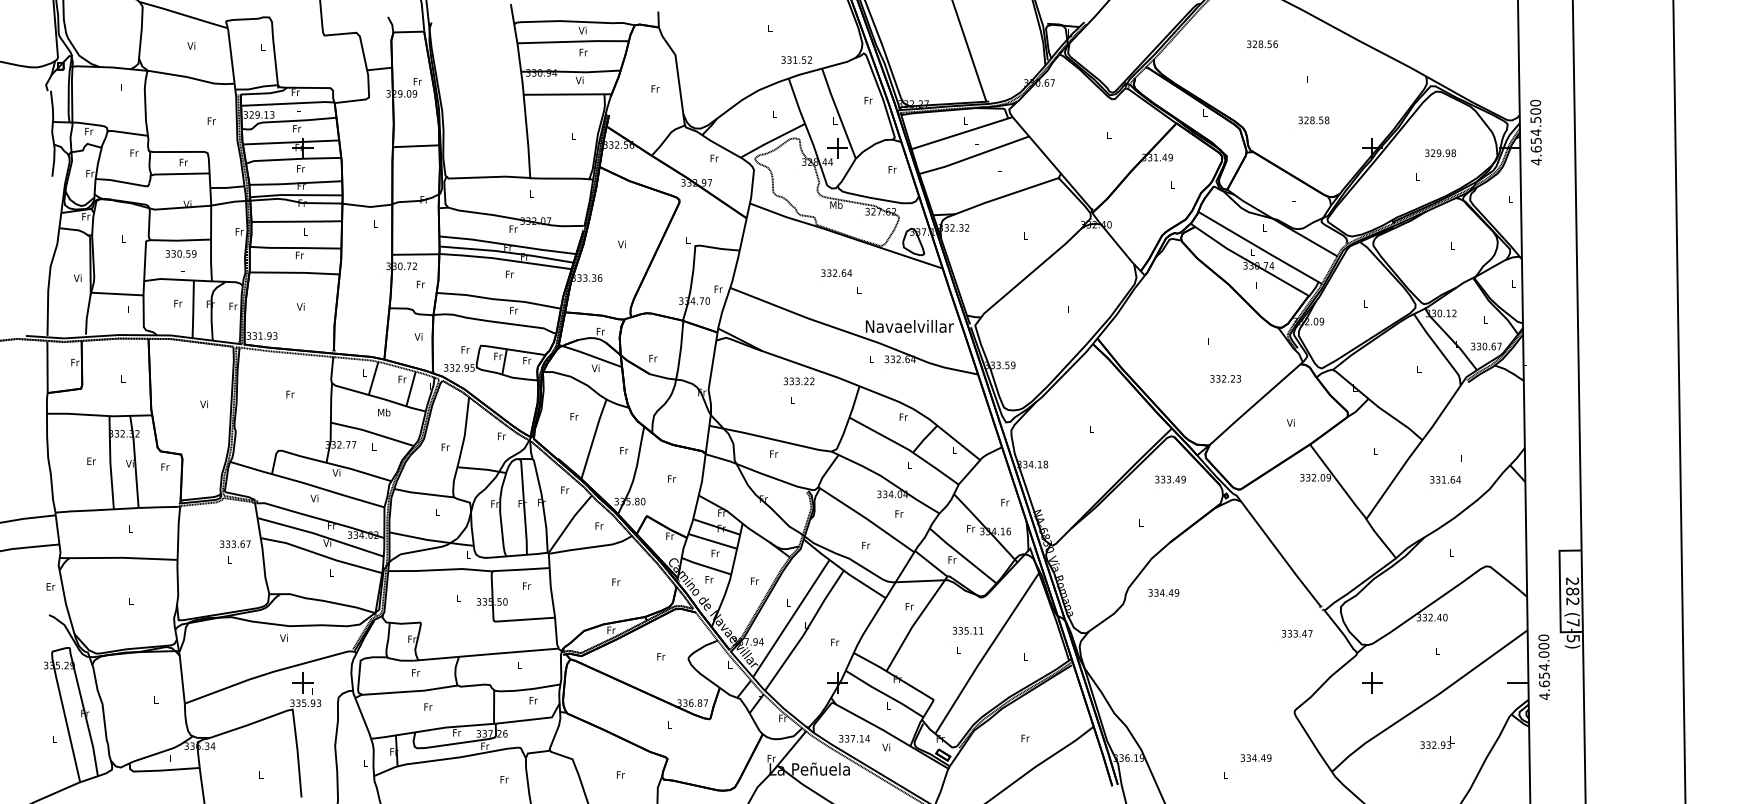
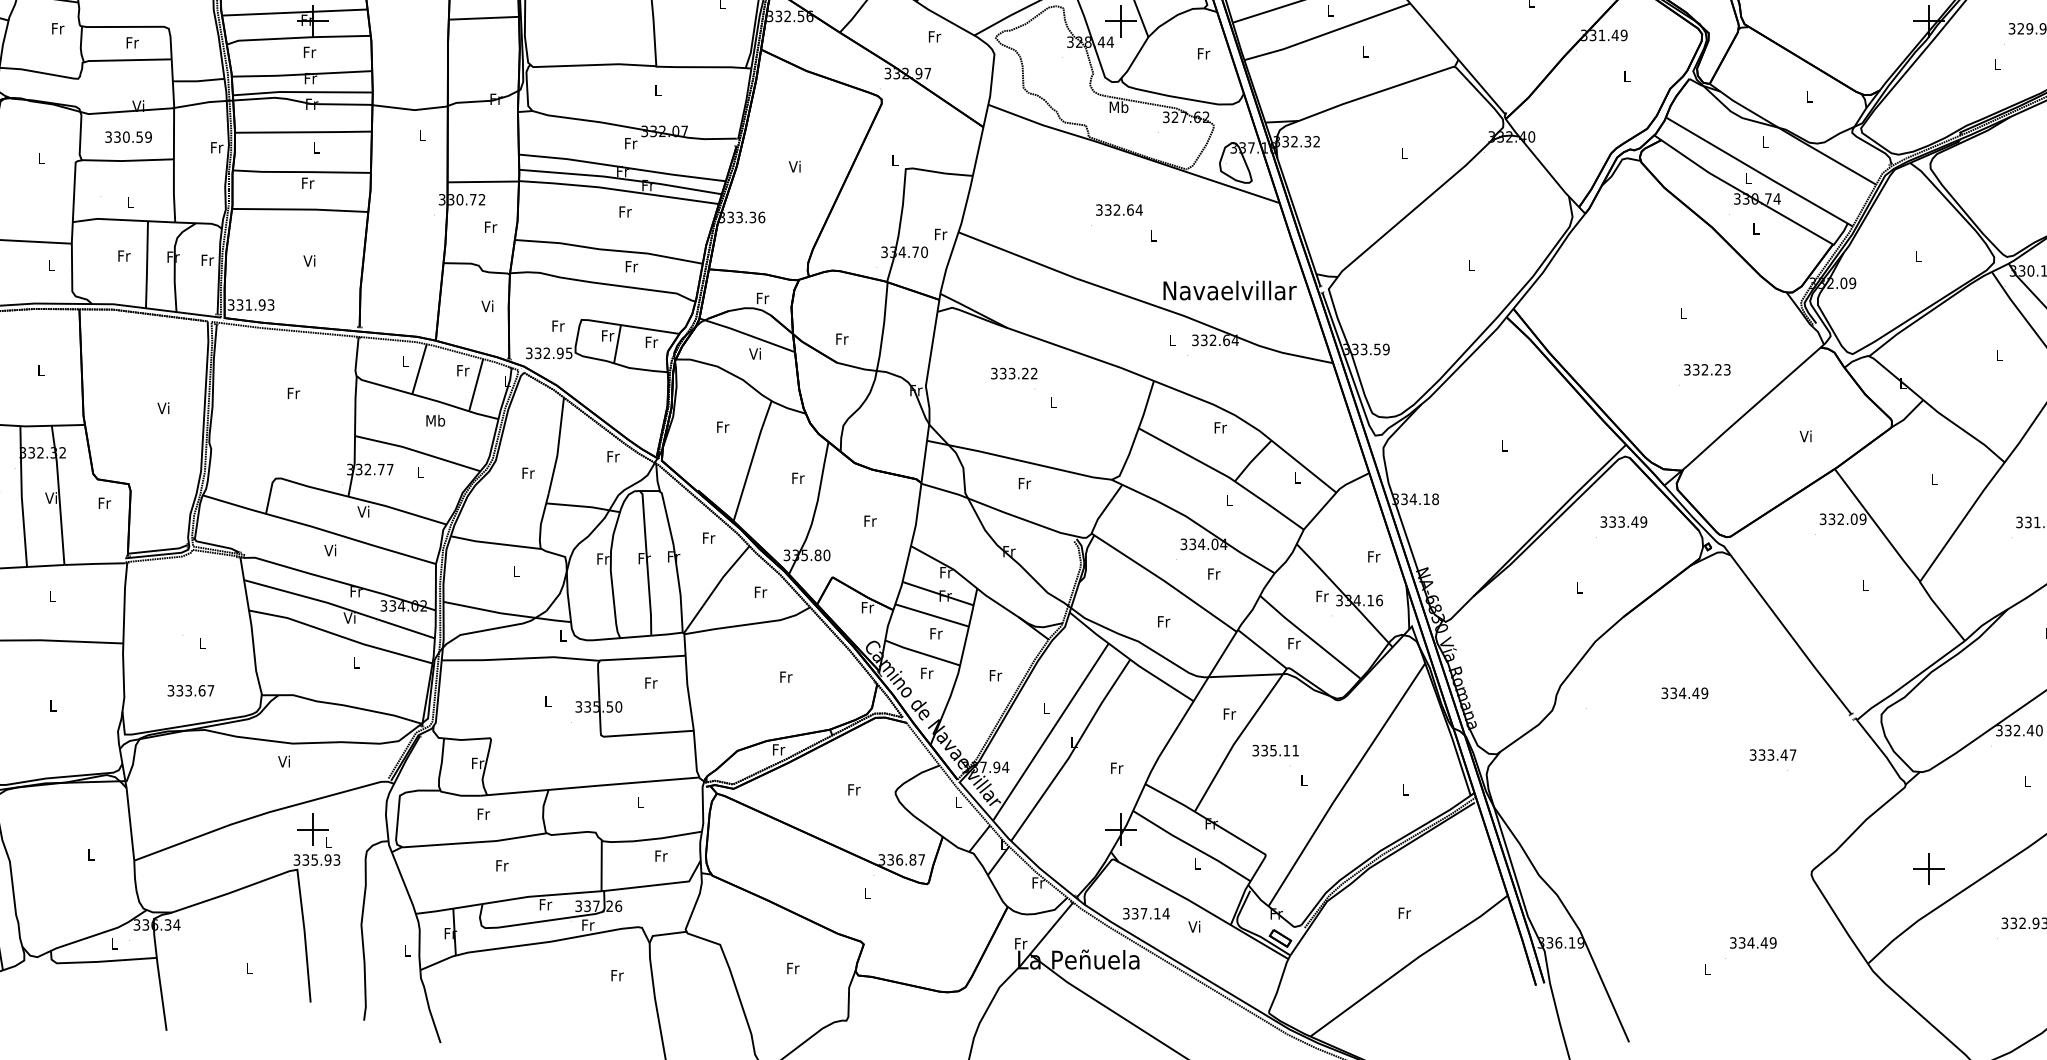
text: (180, 253) -> (127, 136), moved
text: (798, 381) -> (1013, 373), moved
text: (235, 543) -> (191, 689), moved
text: (1163, 592) -> (1684, 692), moved
text: (967, 630) -> (1274, 750), moved
text: (1297, 633) -> (1773, 754), moved
part: (1372, 682) -> (1929, 868), moved

